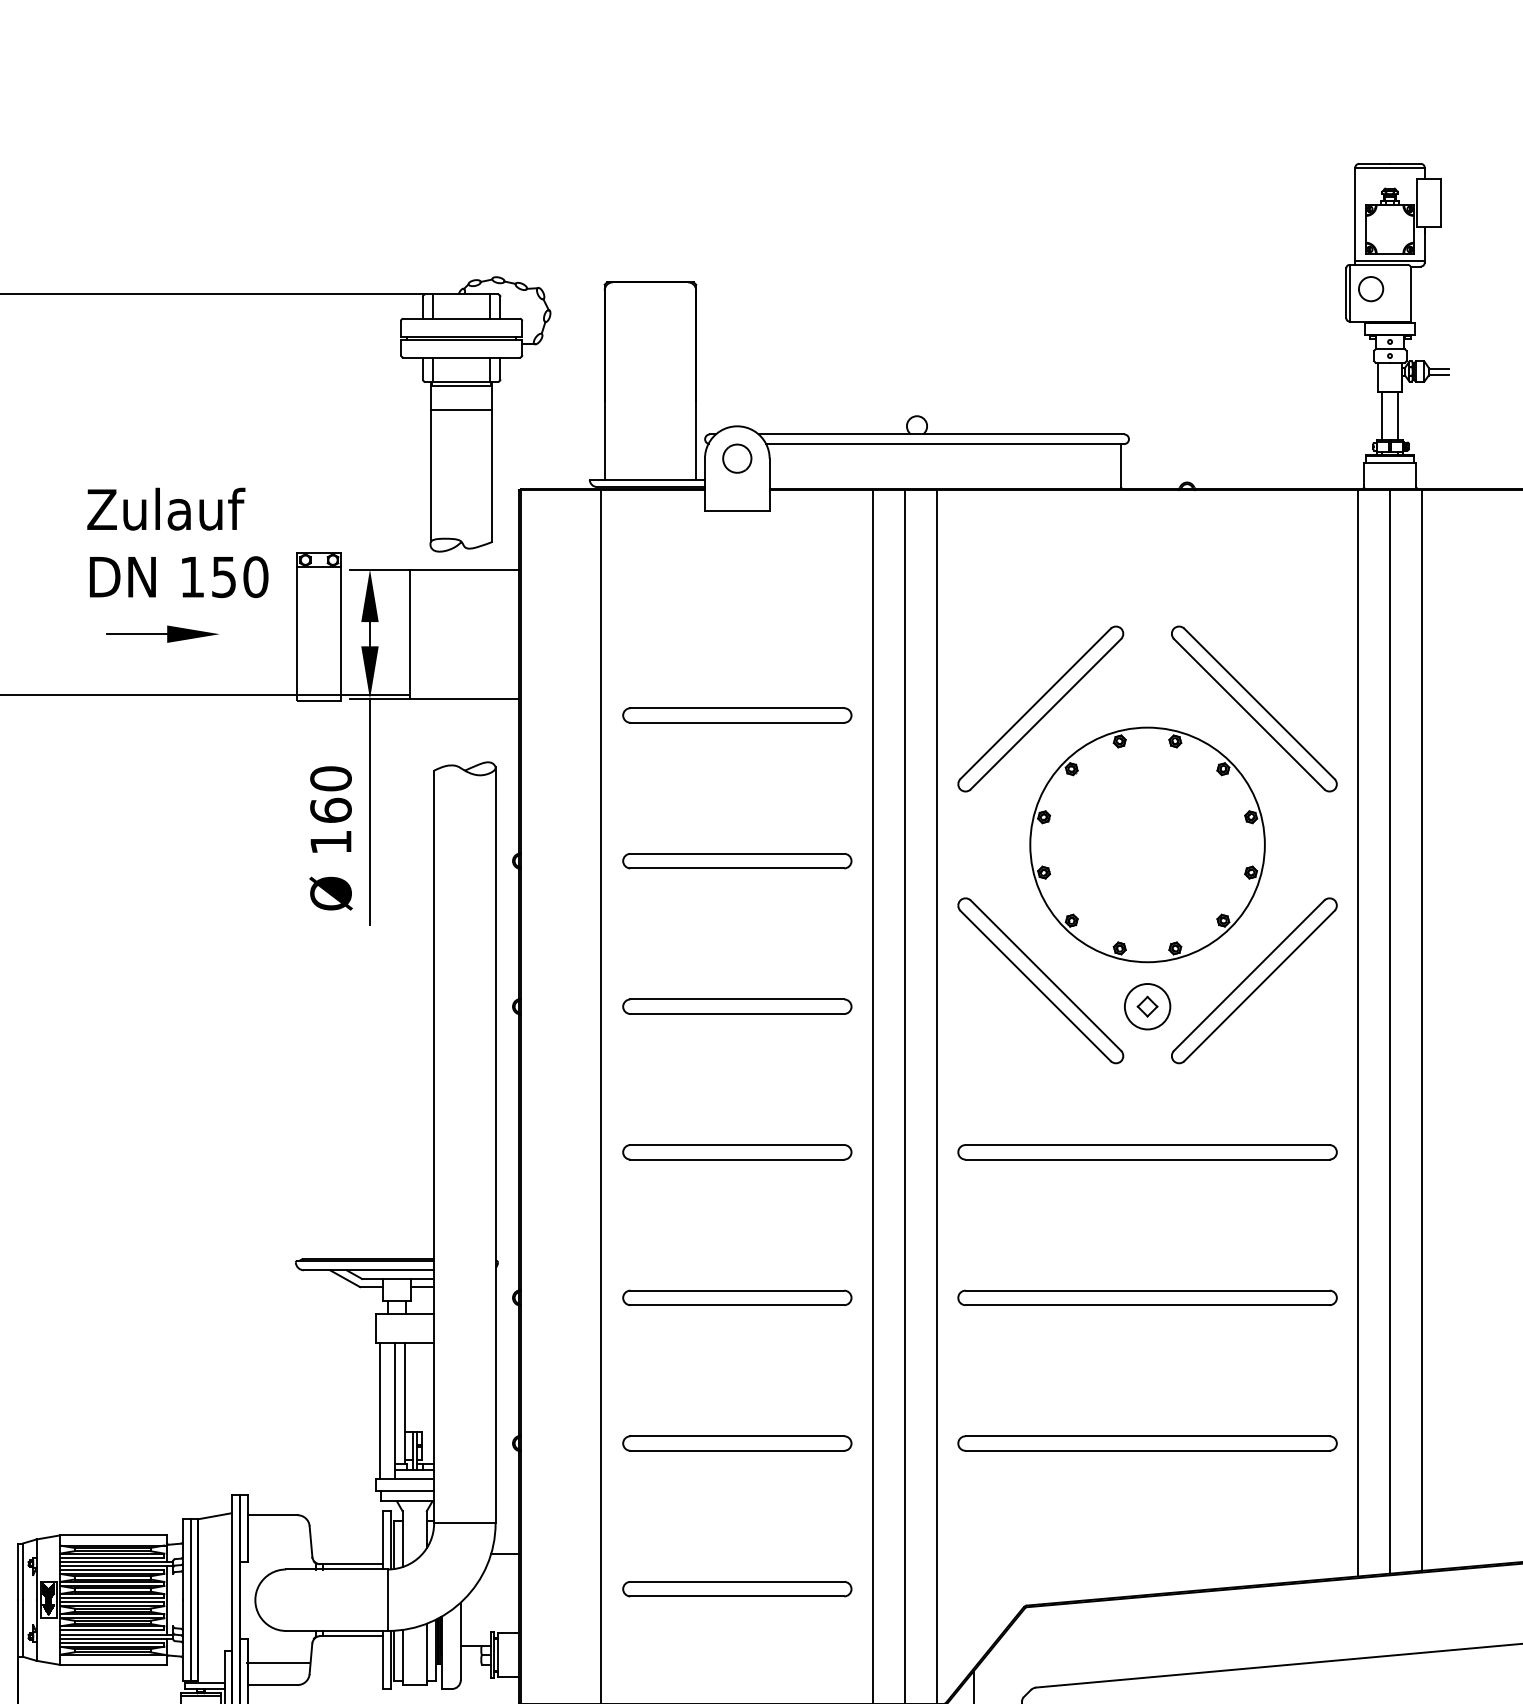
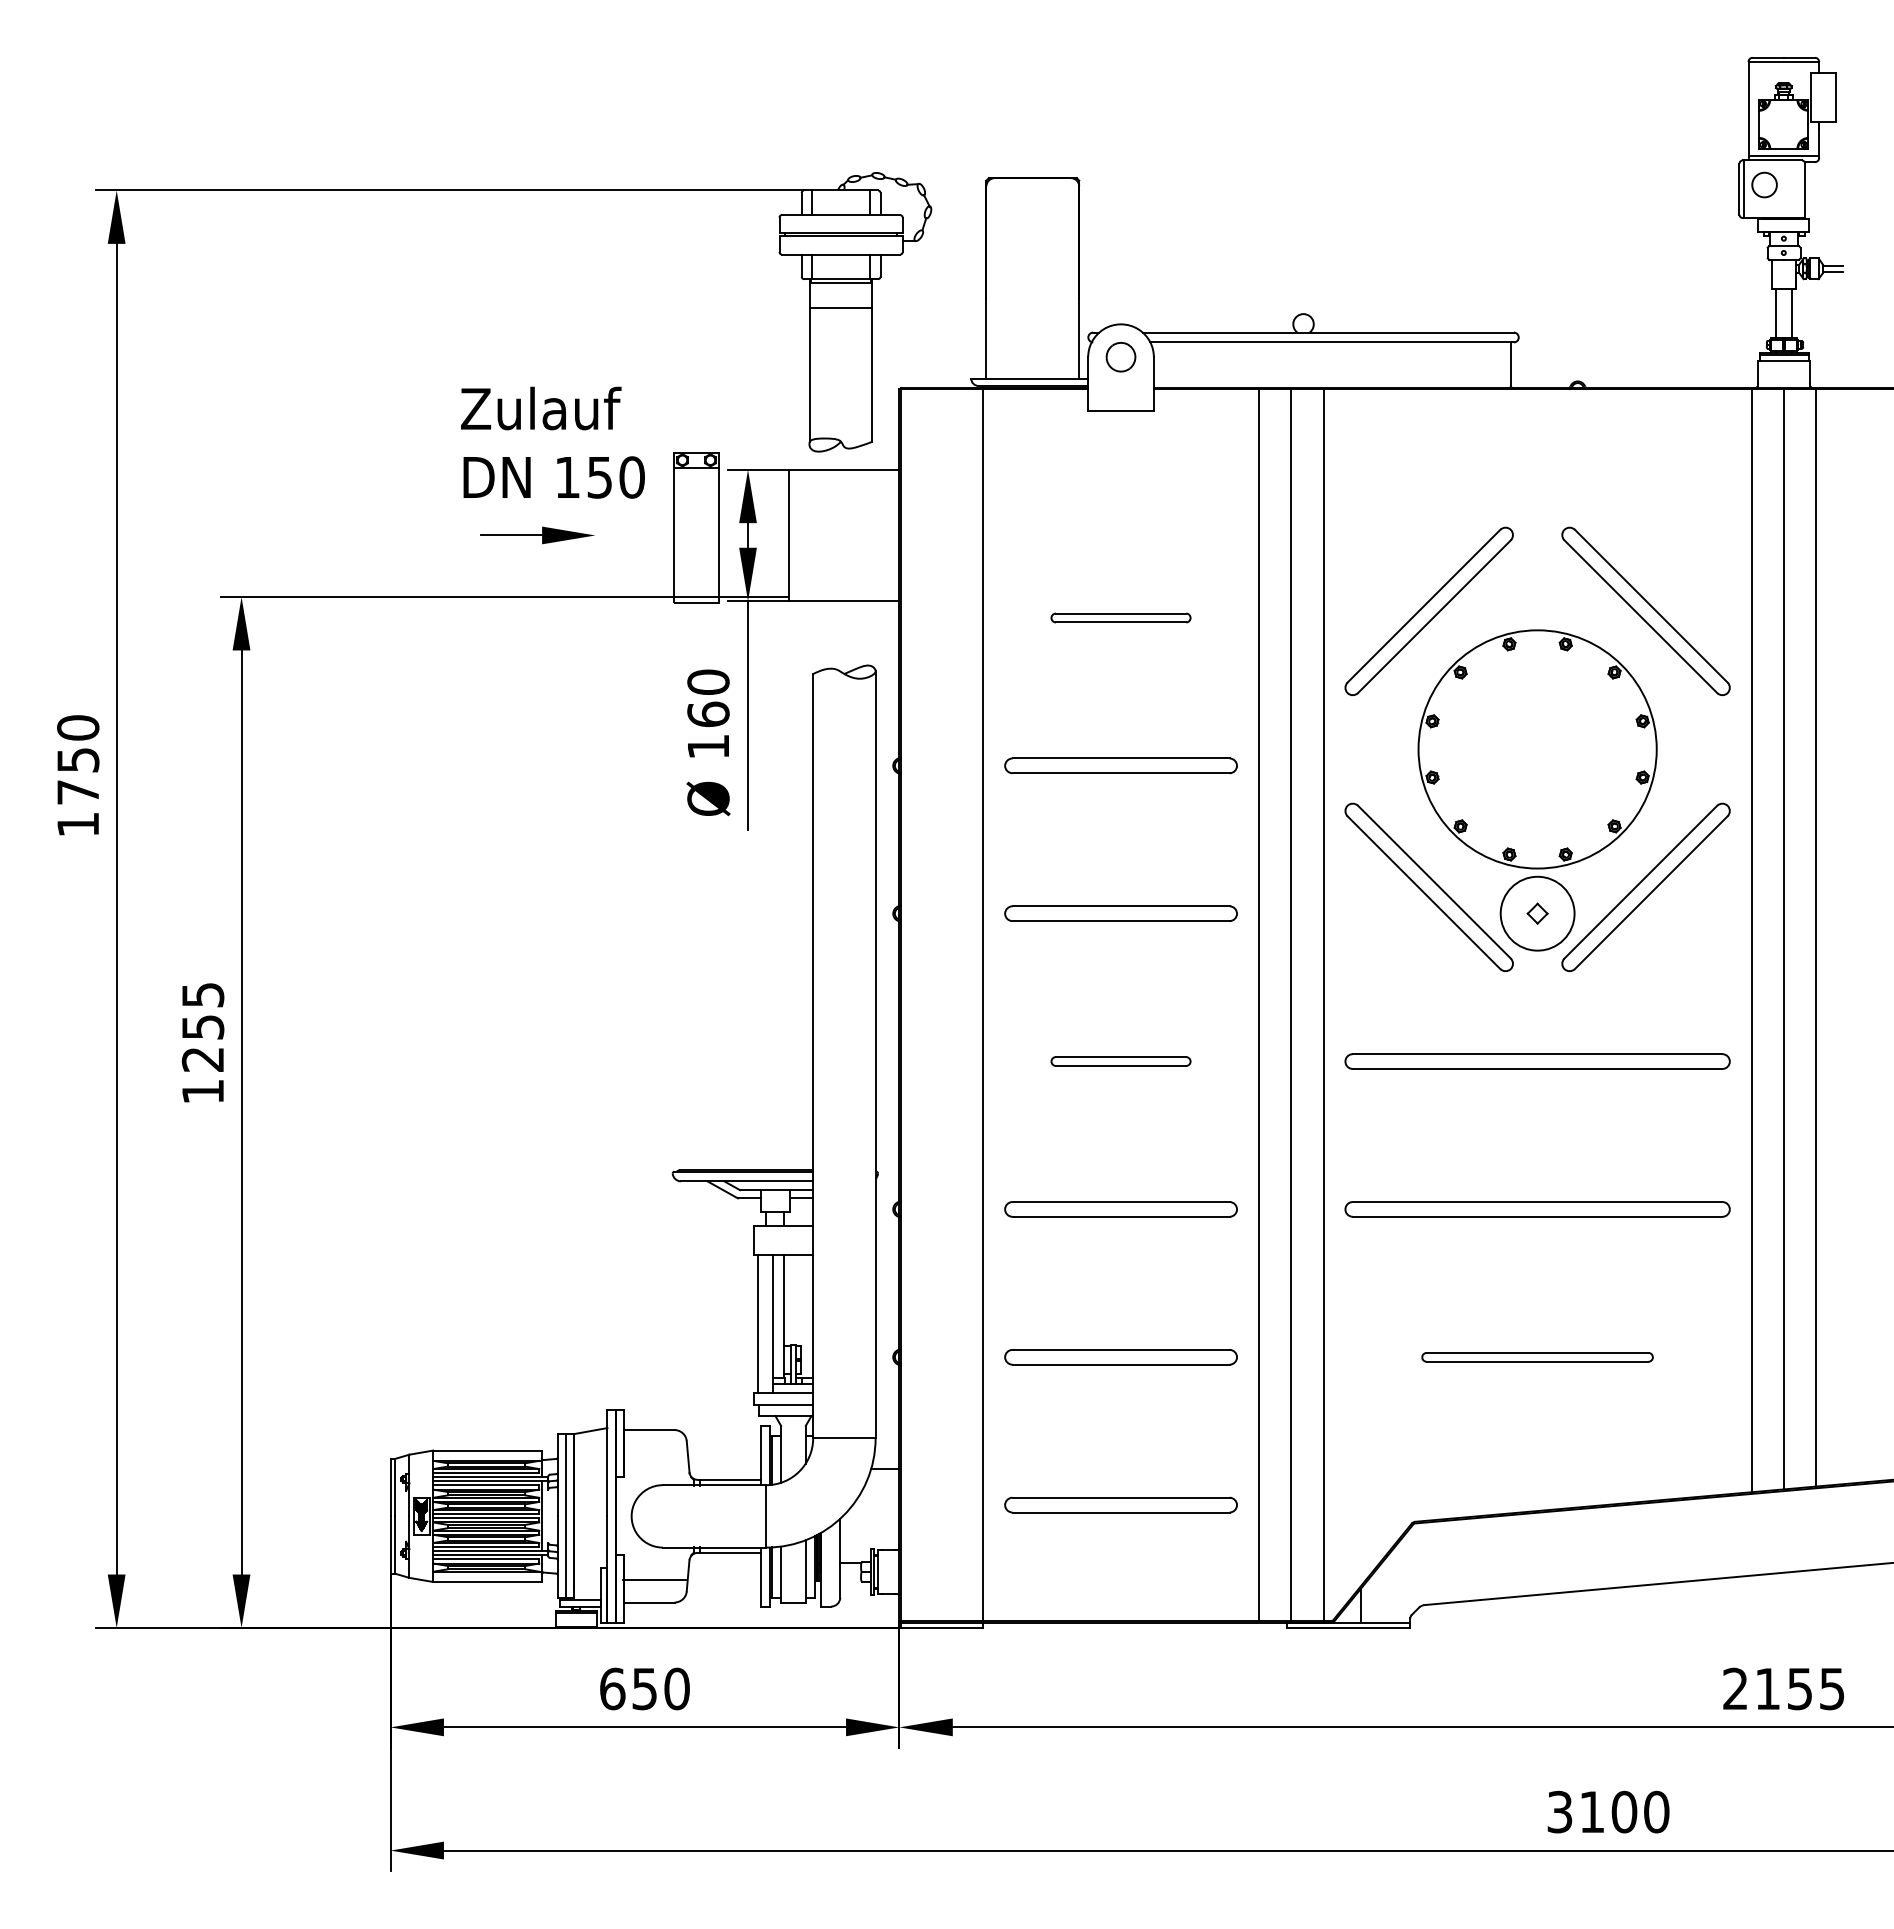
part: (736, 715) -> (1120, 617), size x0.6
circle: (1147, 1006) -> (1537, 913), size x1.6
part: (736, 1152) -> (1120, 1061), size x0.6
part: (1147, 1443) -> (1537, 1357), size x0.6

